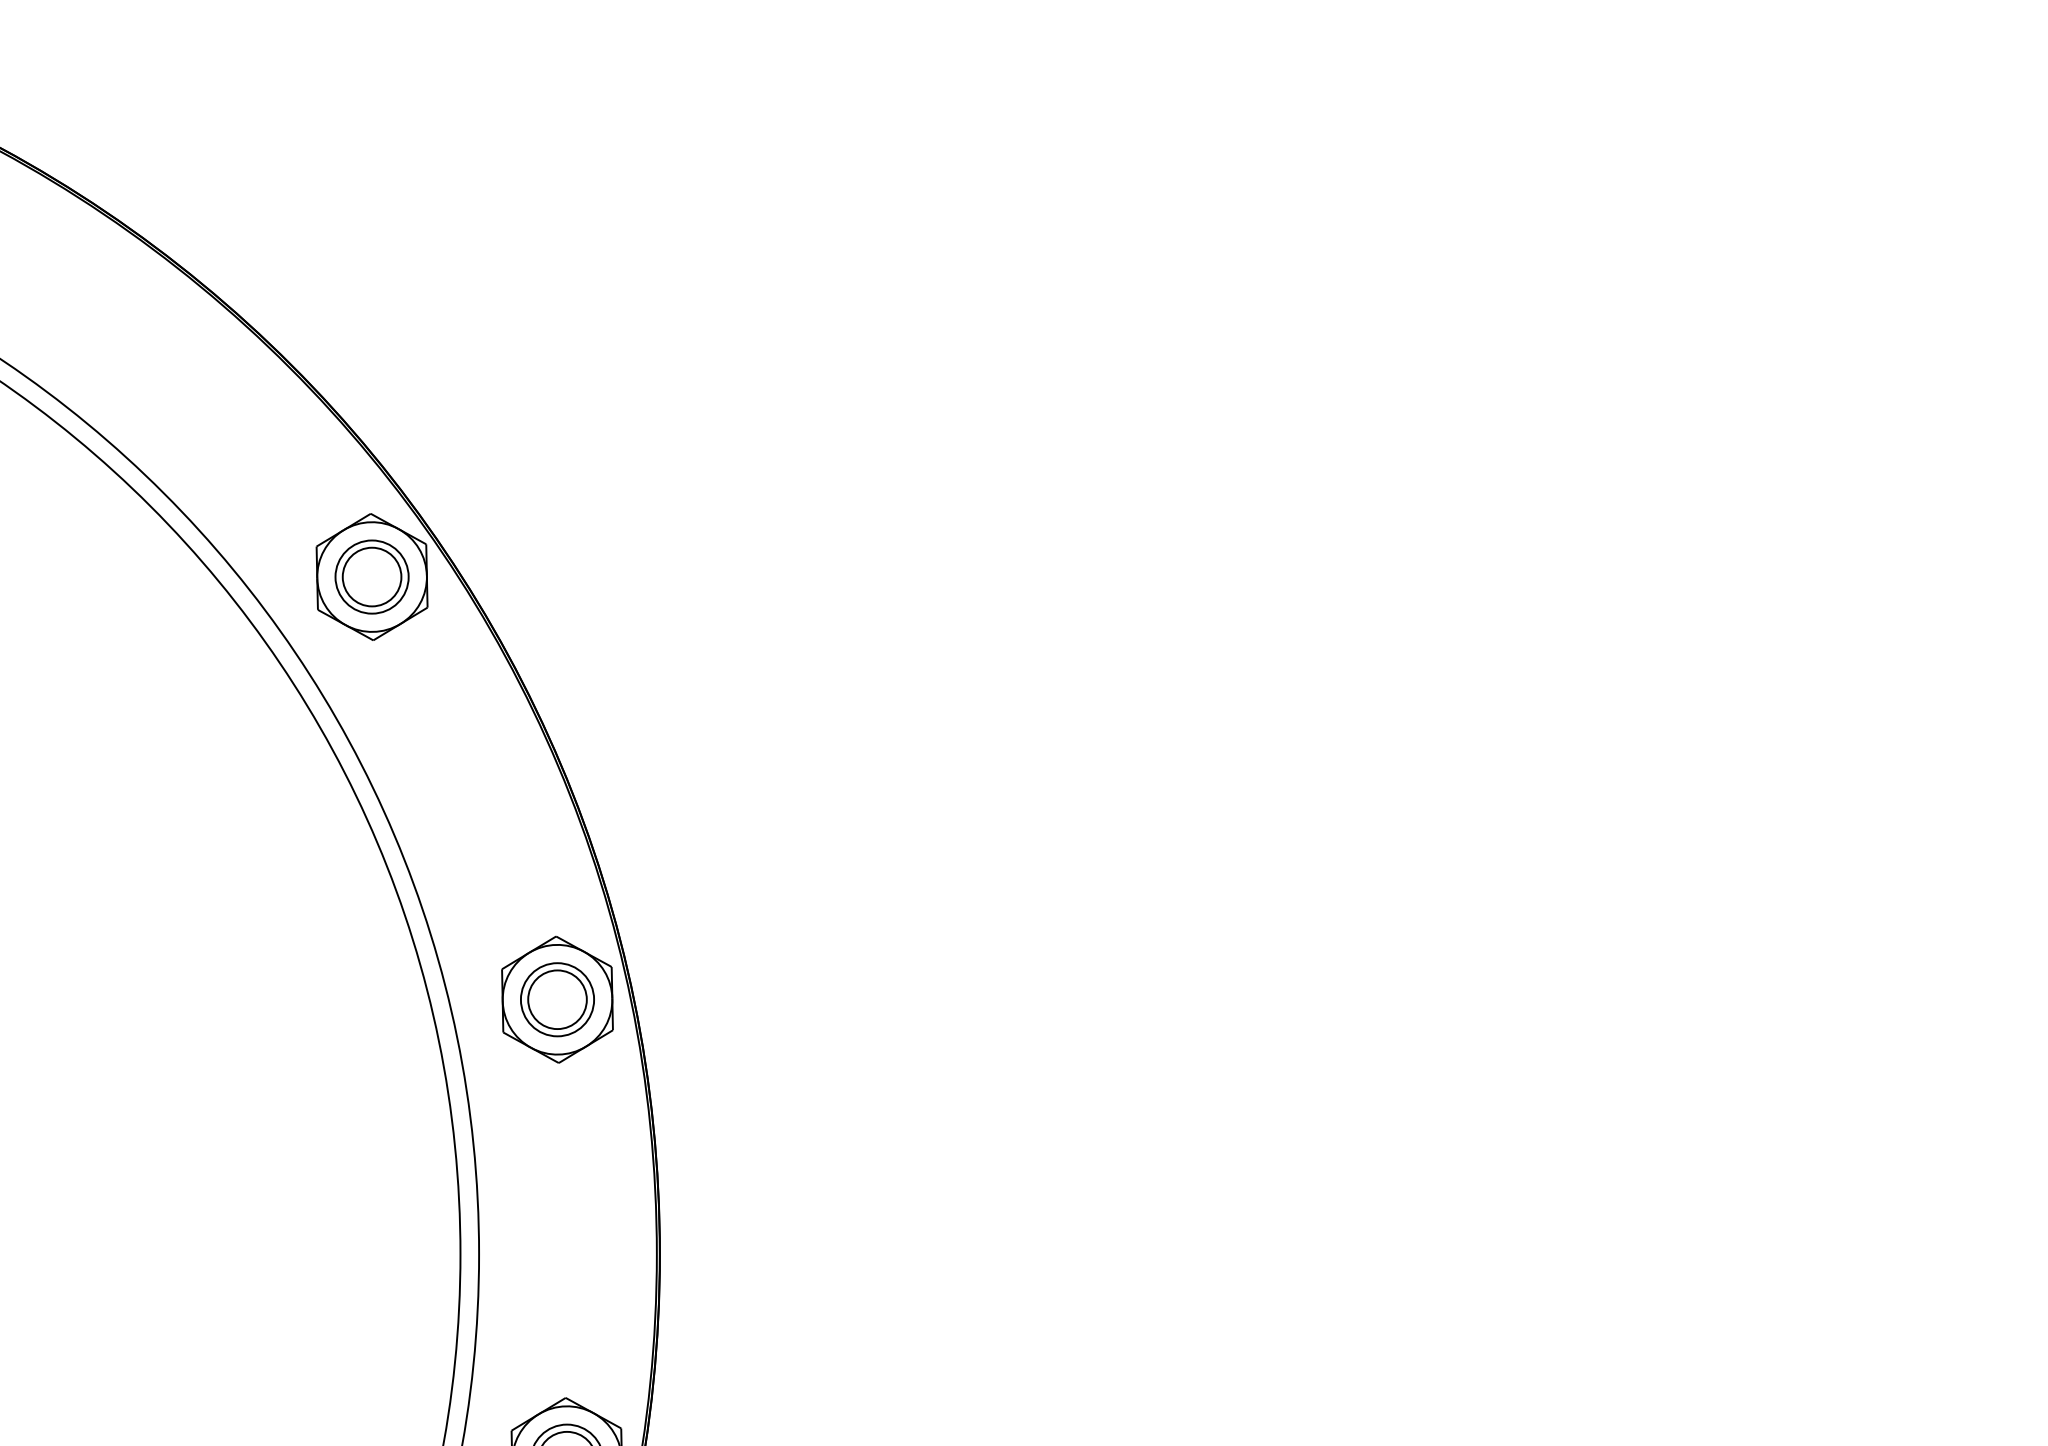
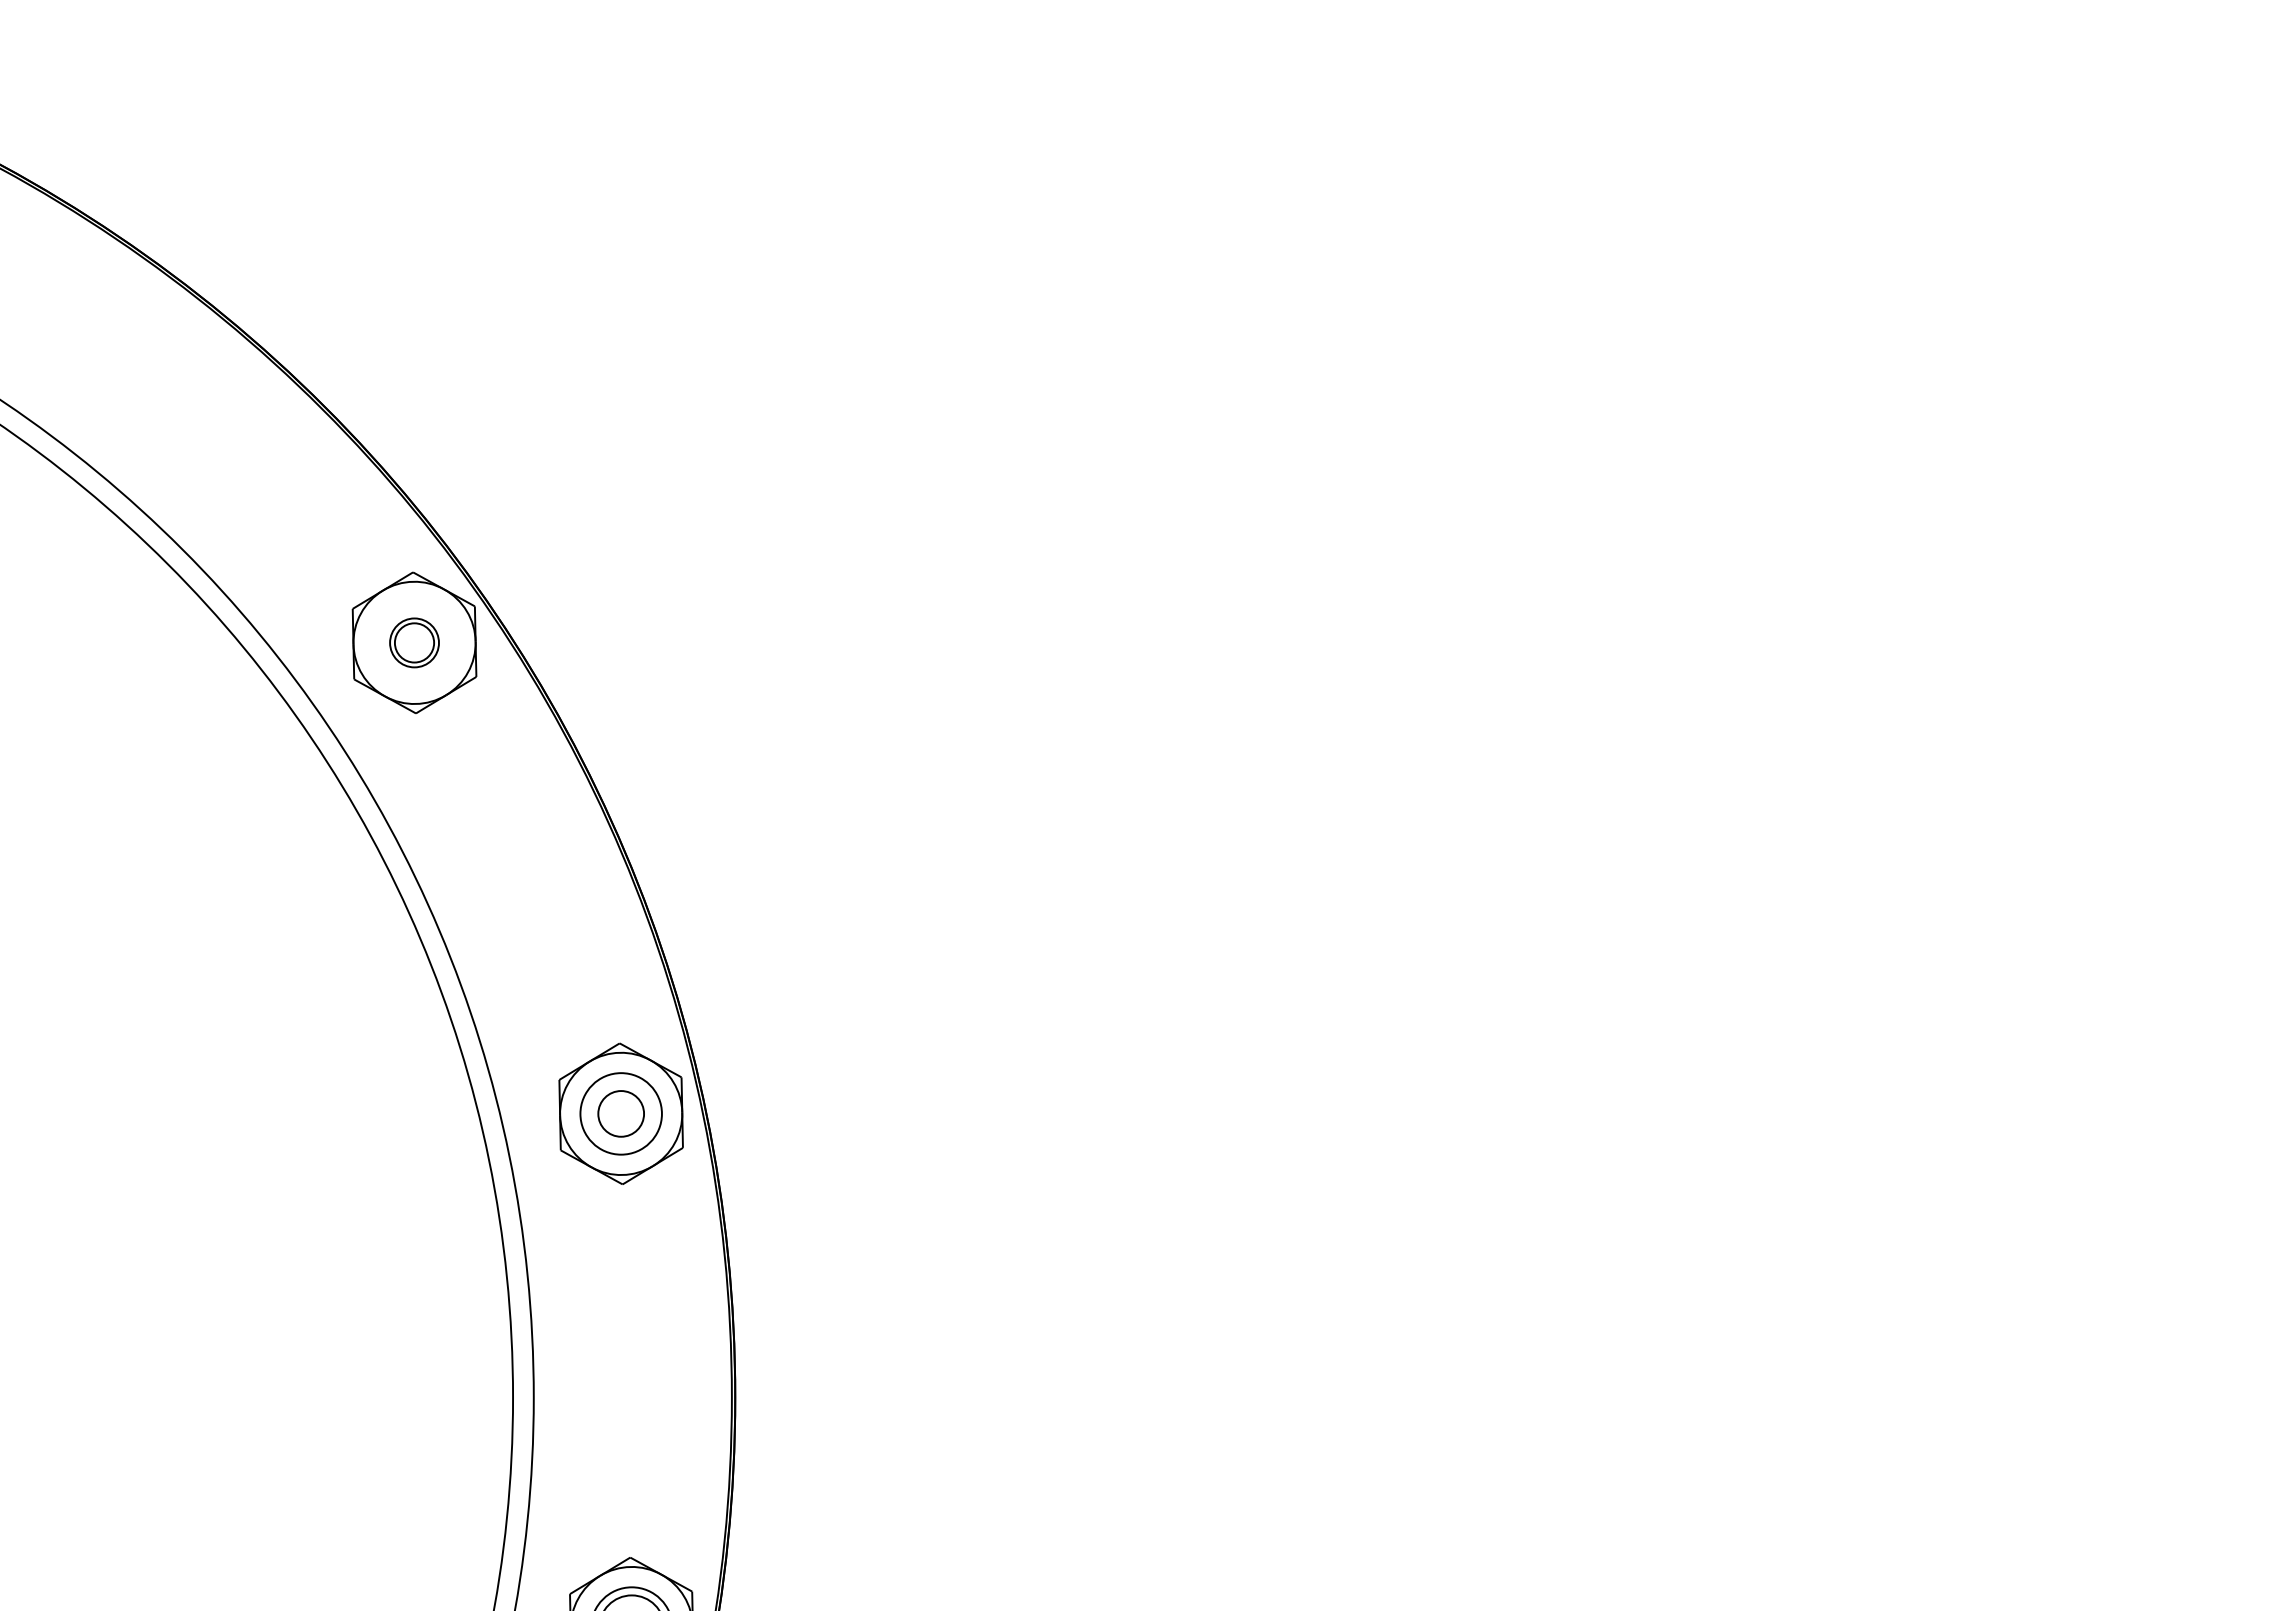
part: (372, 576) -> (414, 642), size x0.6
circle: (556, 999) -> (620, 1113), size x0.7

